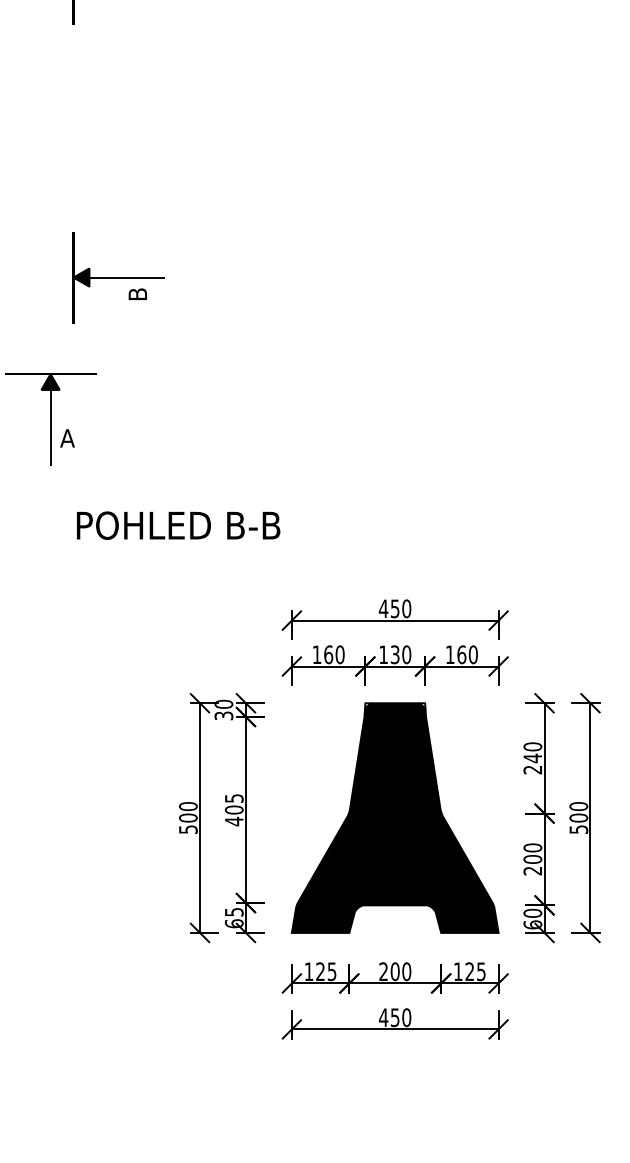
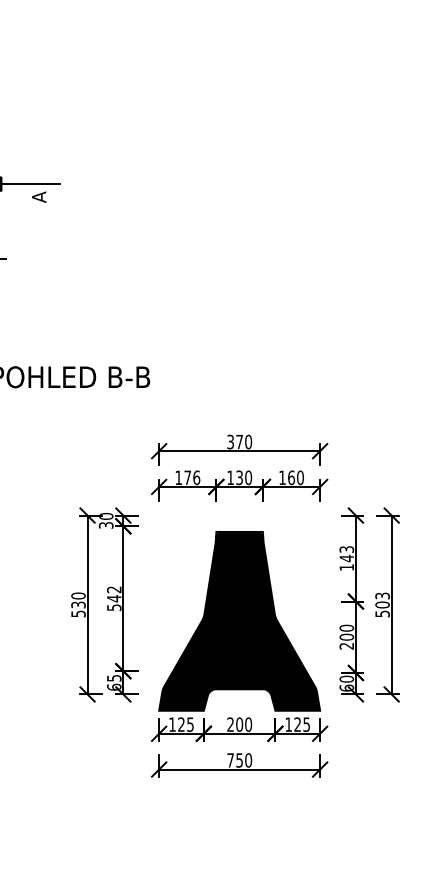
text: (137, 294) -> (38, 197), B -> A
text: (388, 608) -> (234, 441), 450 -> 370
text: (334, 654) -> (192, 477), 160 -> 176
text: (532, 758) -> (346, 558), 240 -> 143
text: (578, 806) -> (382, 595), 500 -> 503
text: (233, 810) -> (113, 599), 405 -> 542
text: (188, 817) -> (78, 604), 500 -> 530
part: (394, 817) -> (239, 620), moved
text: (383, 1017) -> (230, 760), 450 -> 750

